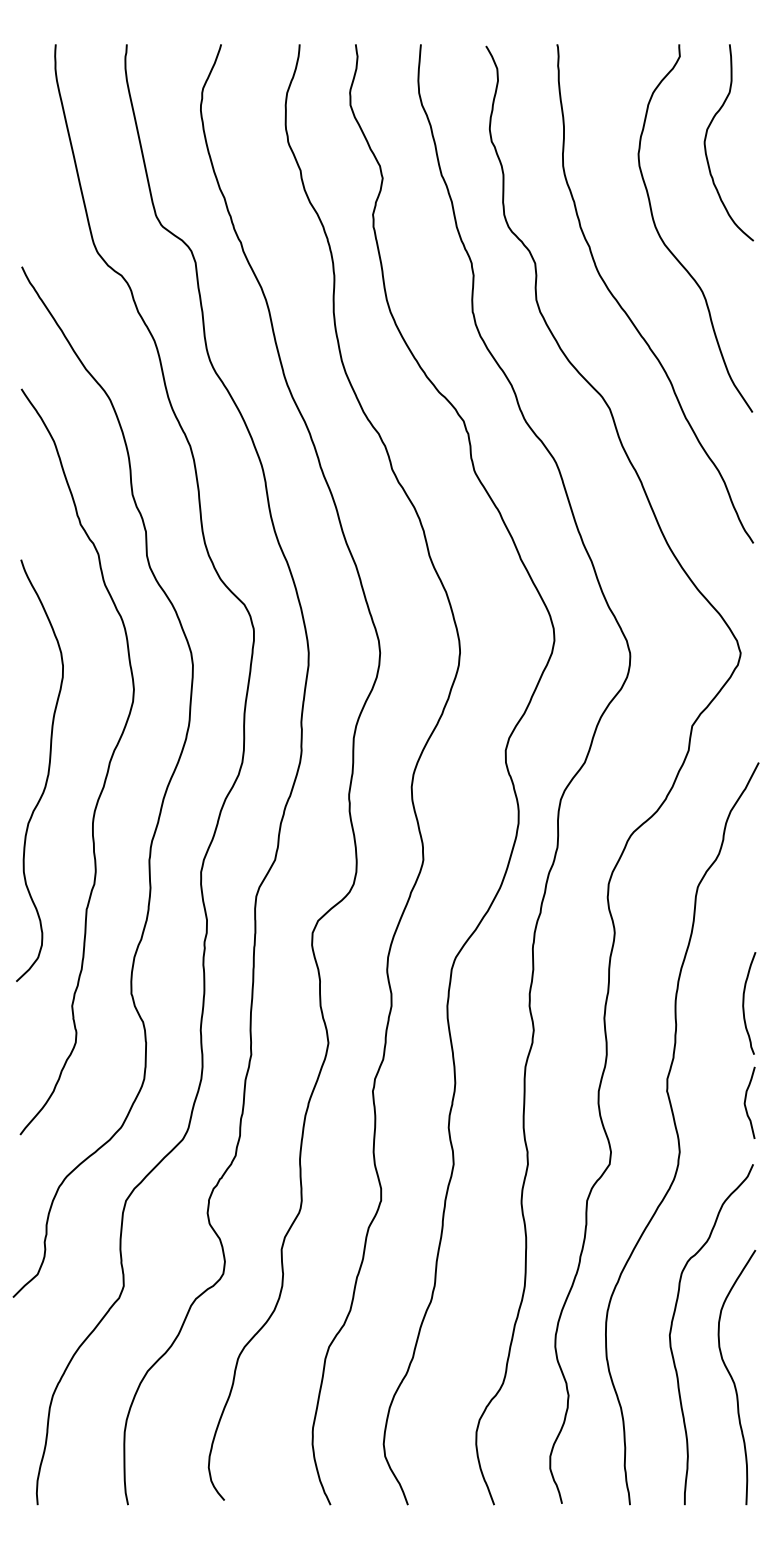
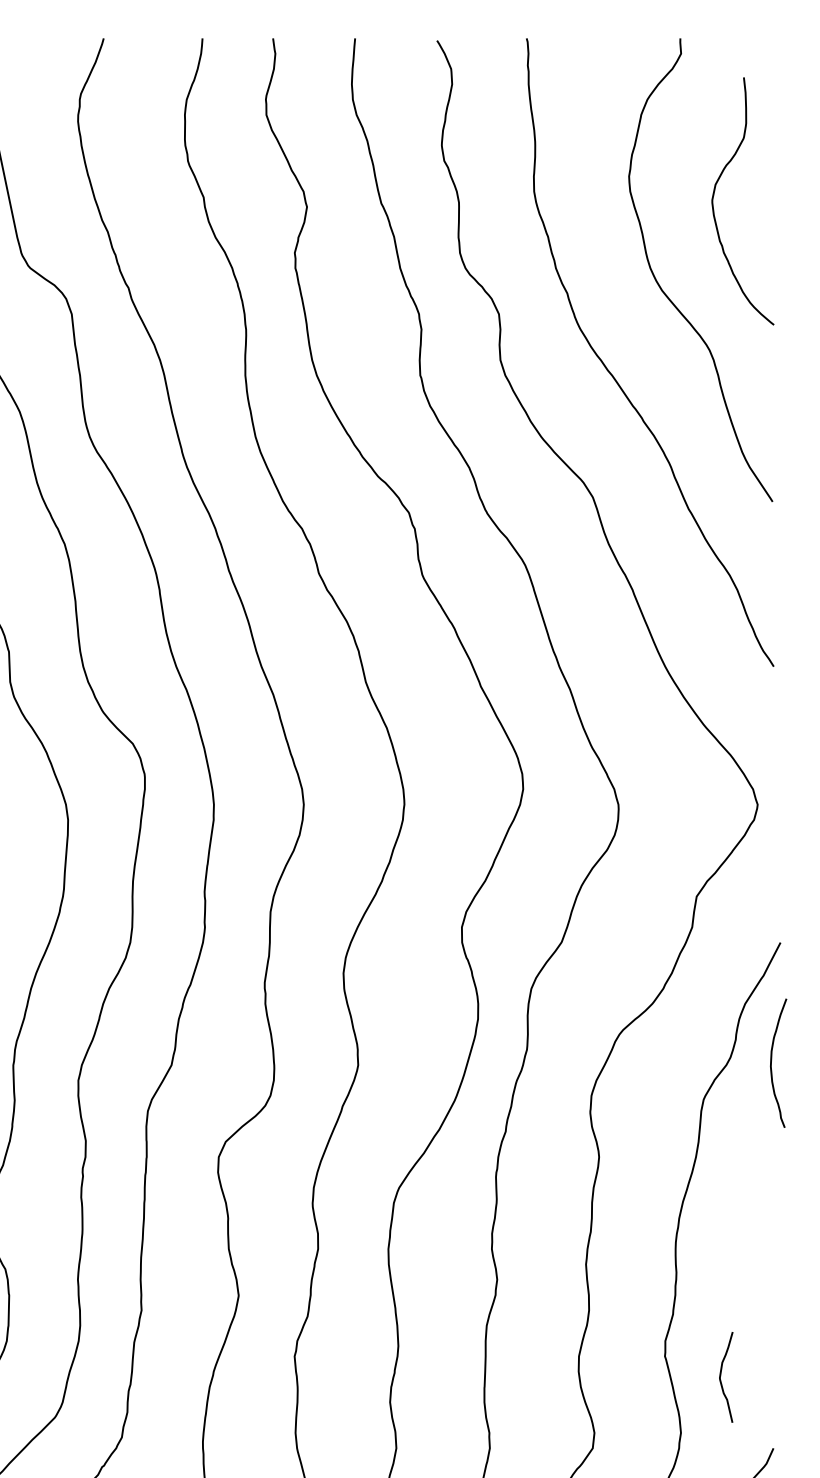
curve: (706, 139) -> (714, 197), moved
curve: (744, 1003) -> (772, 1063), moved
curve: (745, 1102) -> (720, 1376), moved

